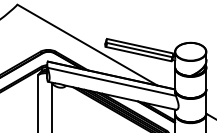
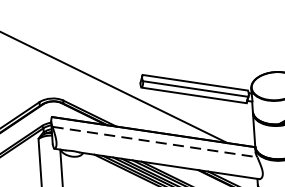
line: (111, 81) -> (154, 141), solid -> dashed

